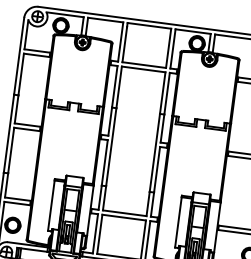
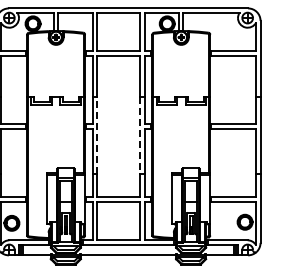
line: (111, 146) -> (97, 134), solid -> dashed
line: (155, 153) -> (140, 135), solid -> dashed

